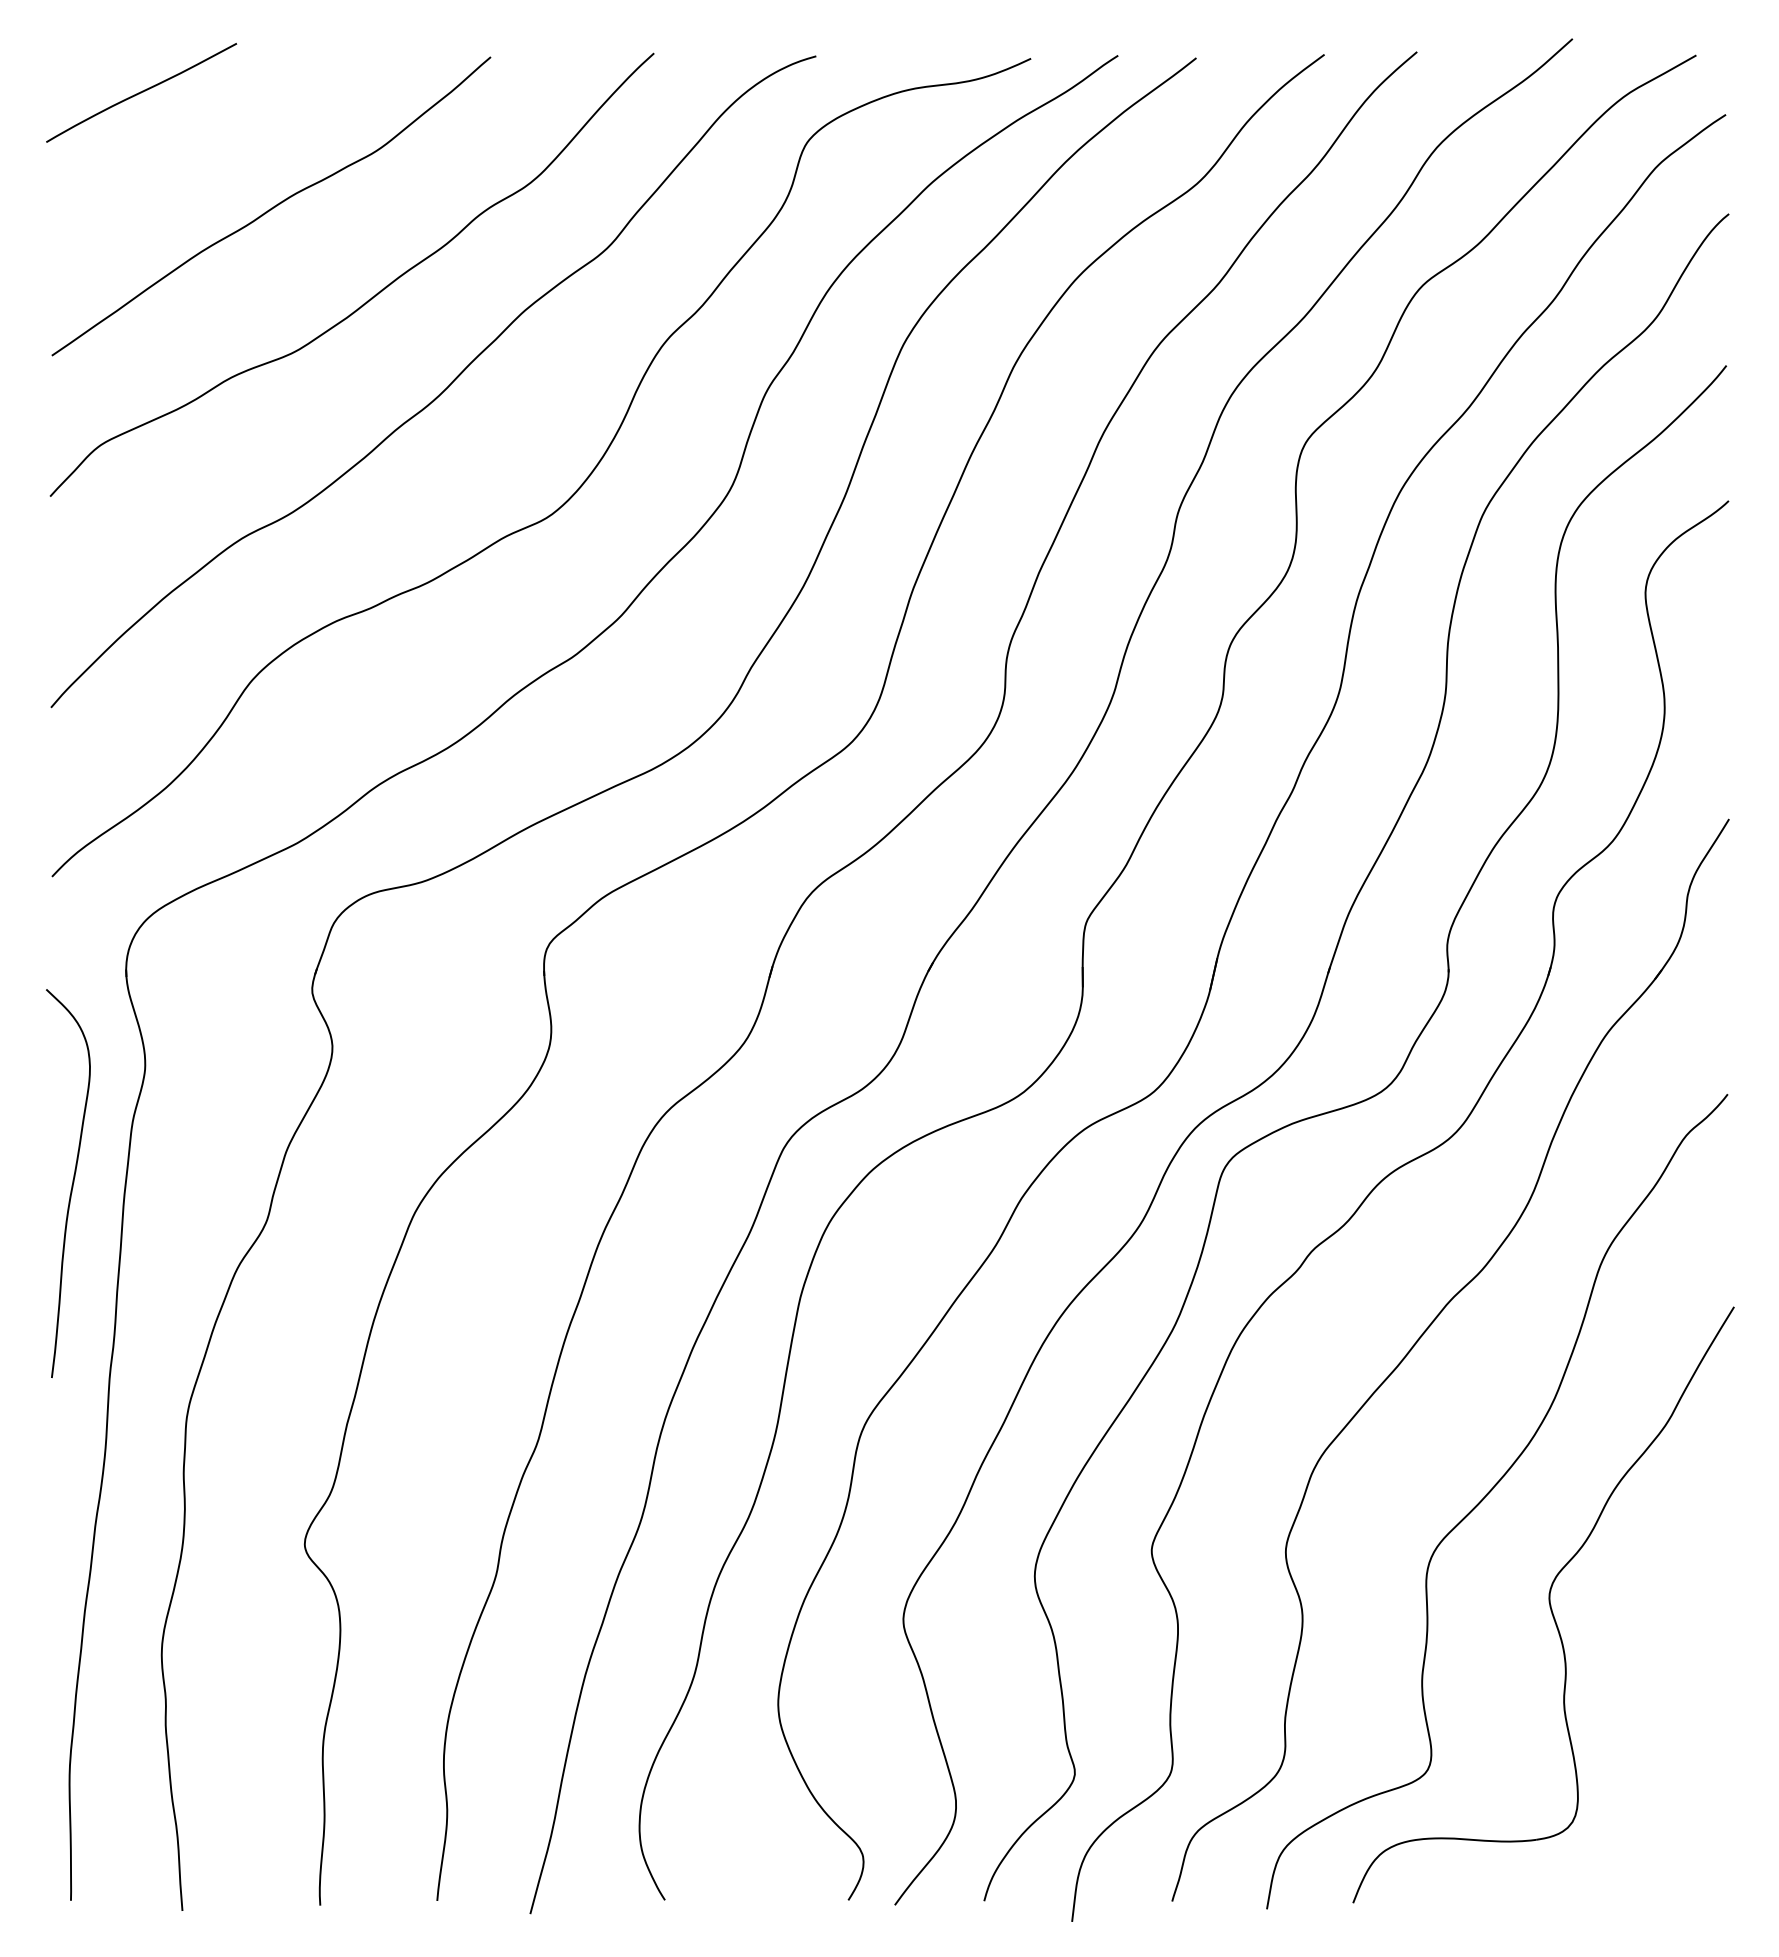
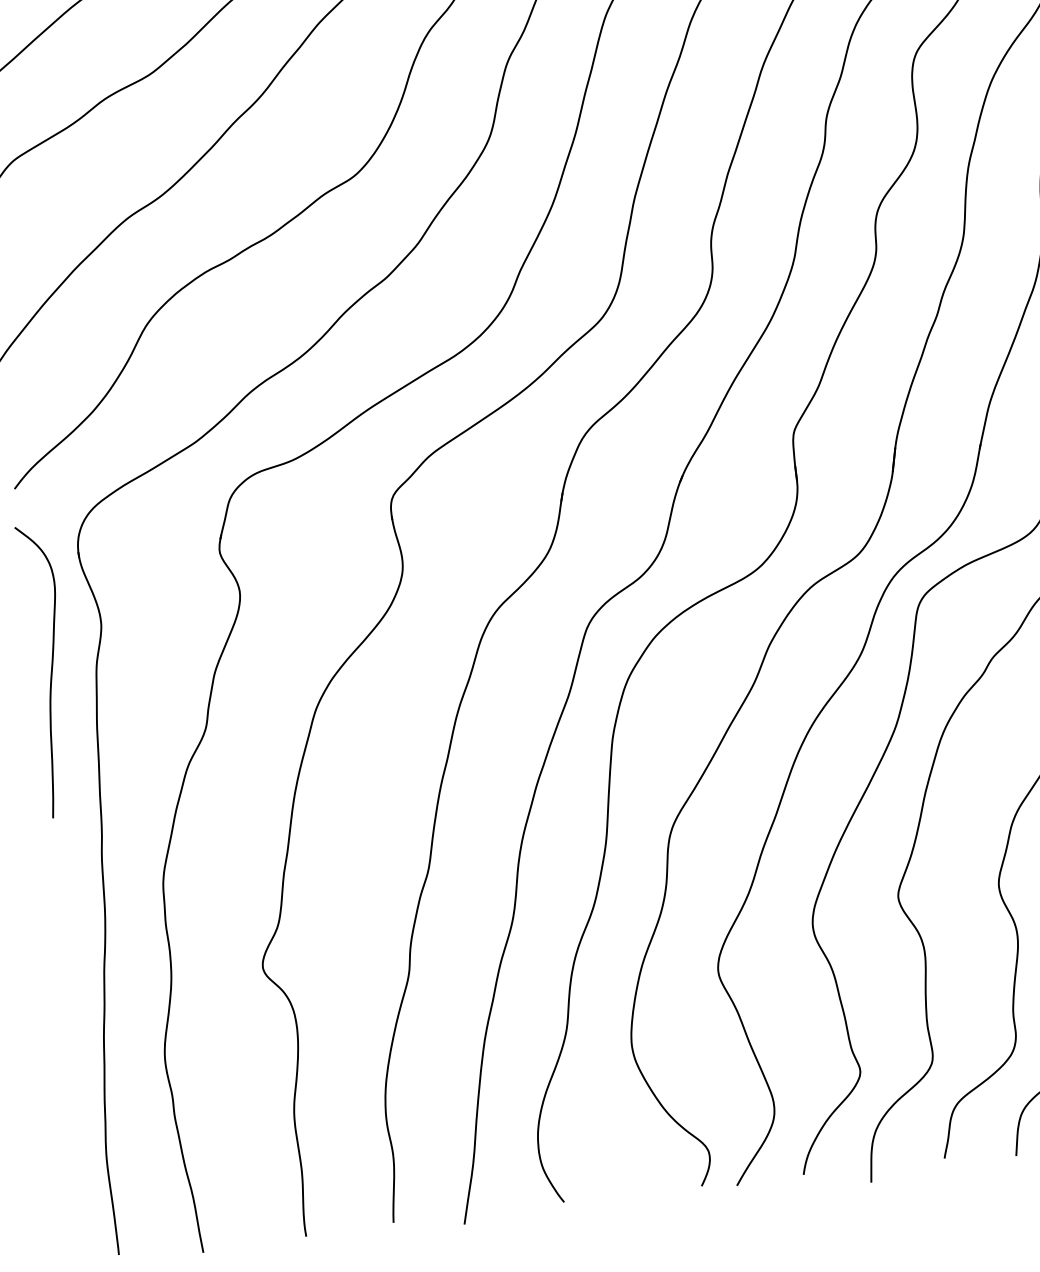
curve: (71, 1185) -> (50, 672), moved

